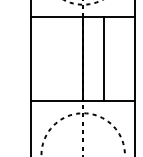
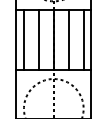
line: (40, 59) -> (23, 40), added
line: (61, 59) -> (38, 40), added
line: (124, 59) -> (83, 40), added

